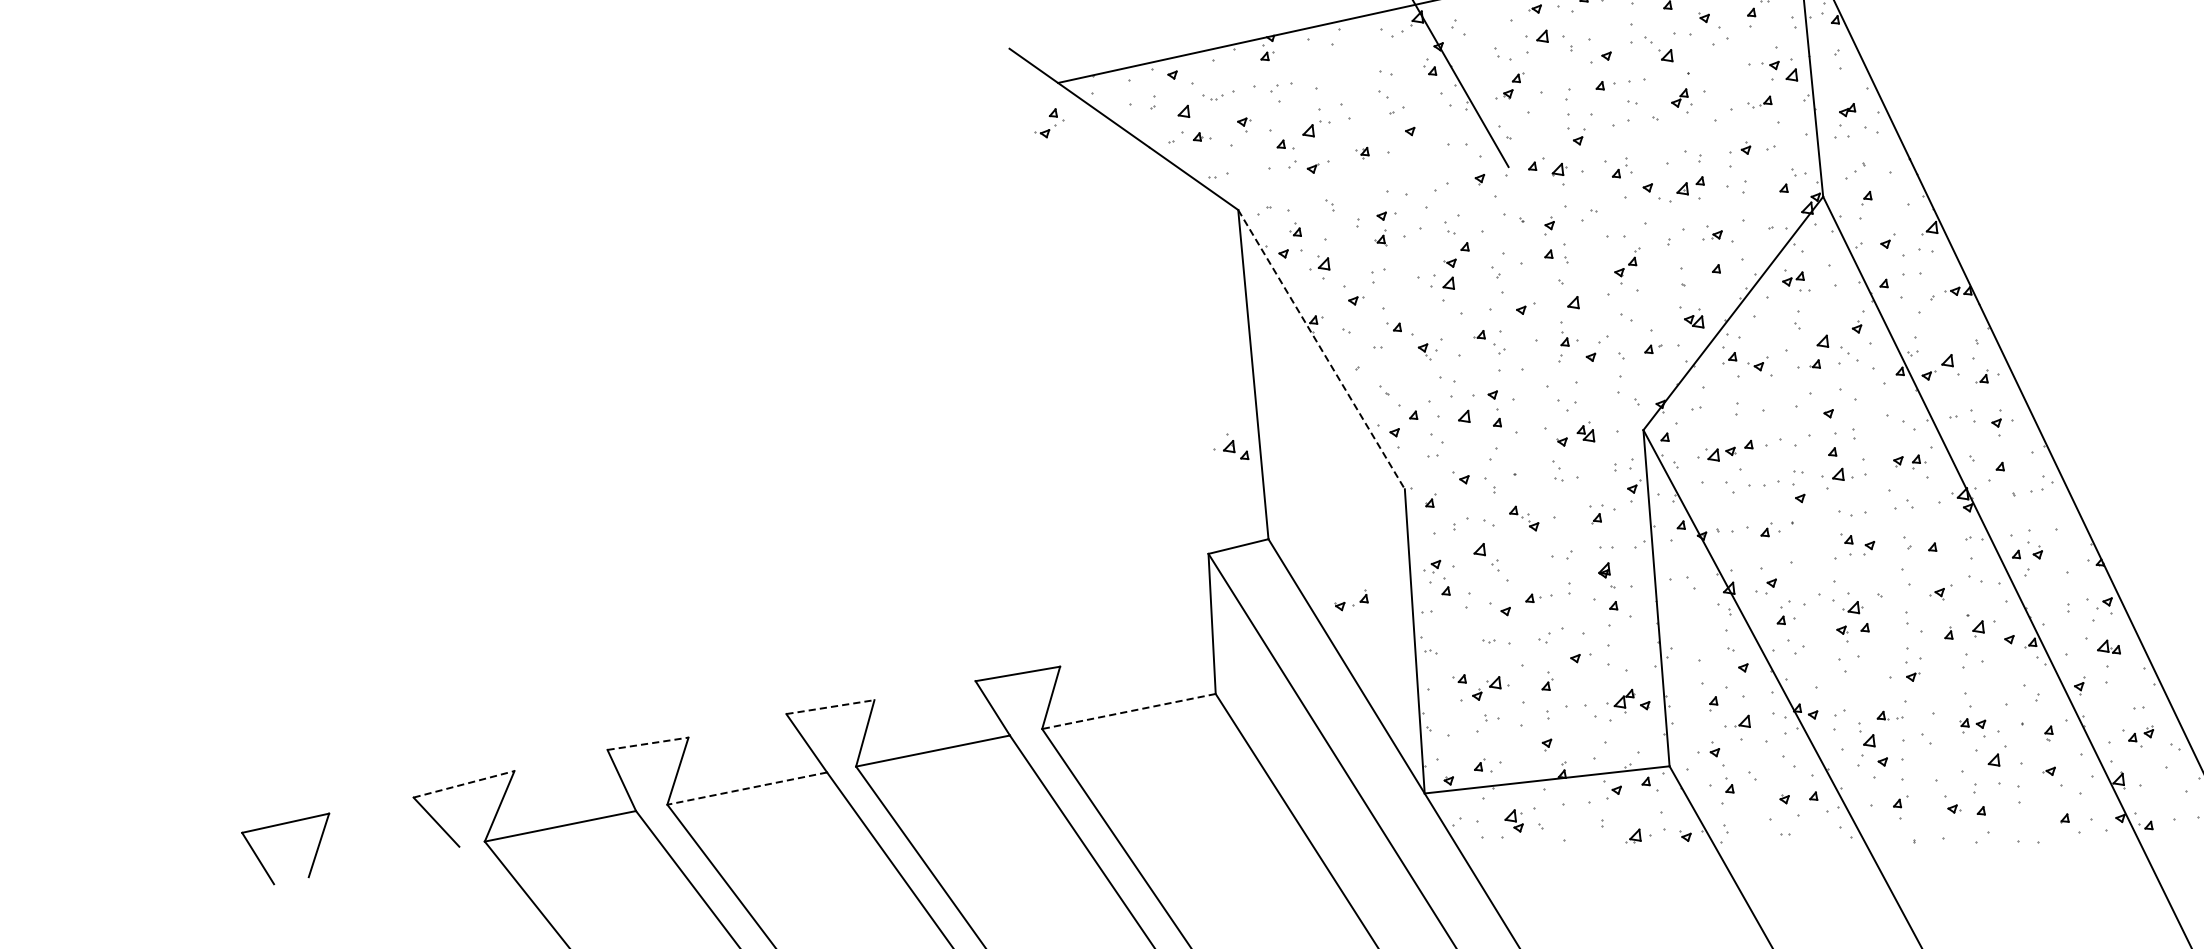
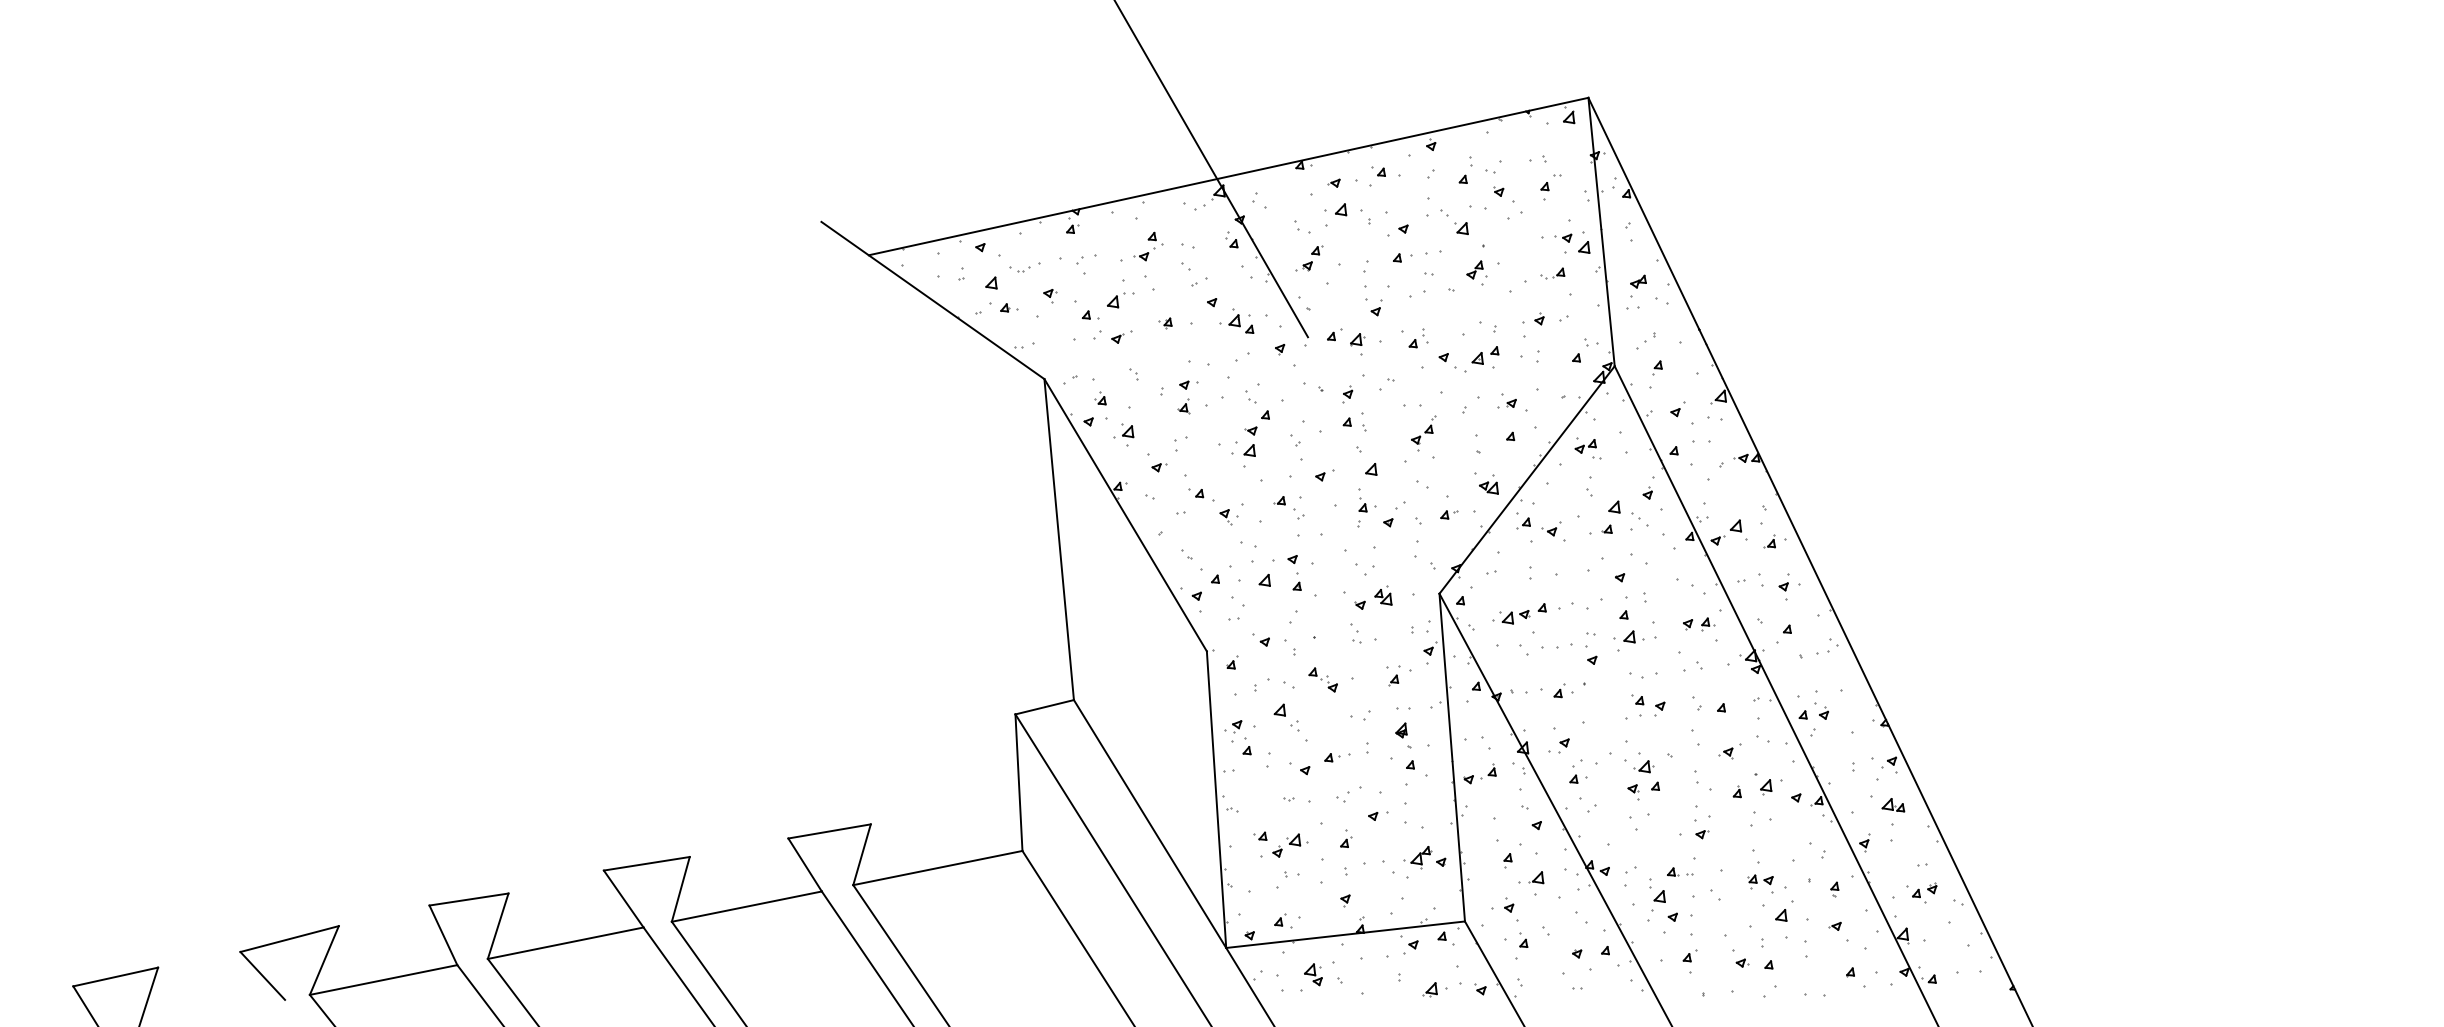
part: (1049, 123) -> (1148, 246), moved
line: (1321, 349) -> (1125, 515), dashed -> solid
part: (1231, 446) -> (1236, 320), moved
part: (1351, 600) -> (1479, 773), moved
line: (831, 706) -> (647, 863), dashed -> solid
line: (1128, 711) -> (937, 868), dashed -> solid
line: (648, 743) -> (469, 899), dashed -> solid
line: (463, 784) -> (289, 939), dashed -> solid
line: (747, 788) -> (565, 943), dashed -> solid

